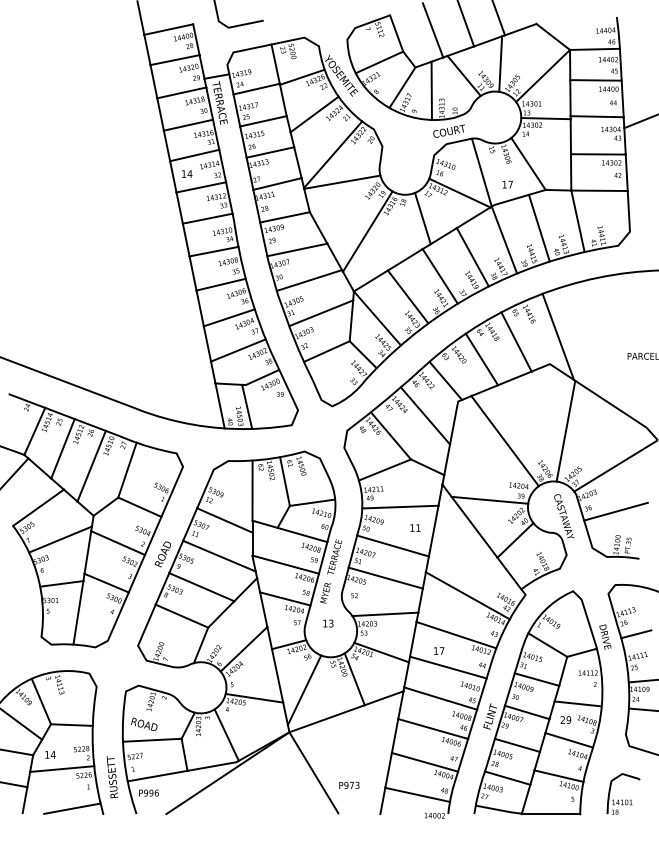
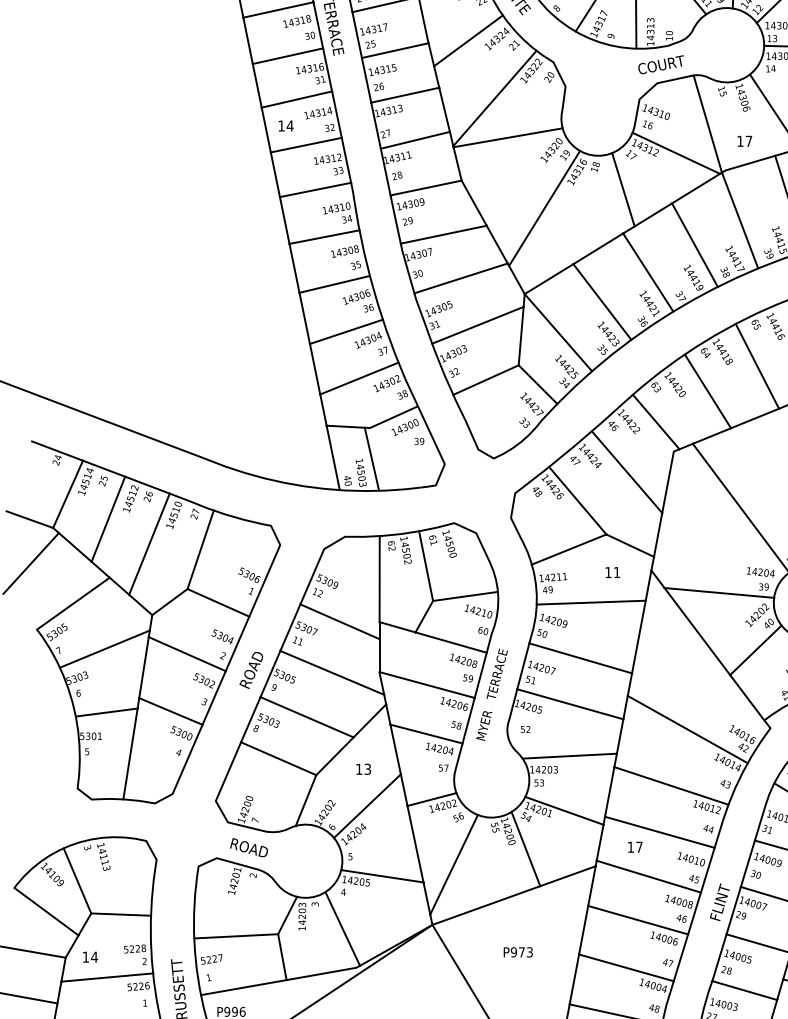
text: (415, 527) -> (612, 571), moved
text: (328, 623) -> (363, 769), moved
text: (439, 650) -> (635, 846), moved
text: (144, 723) -> (249, 846), moved
text: (349, 784) -> (518, 950), moved

